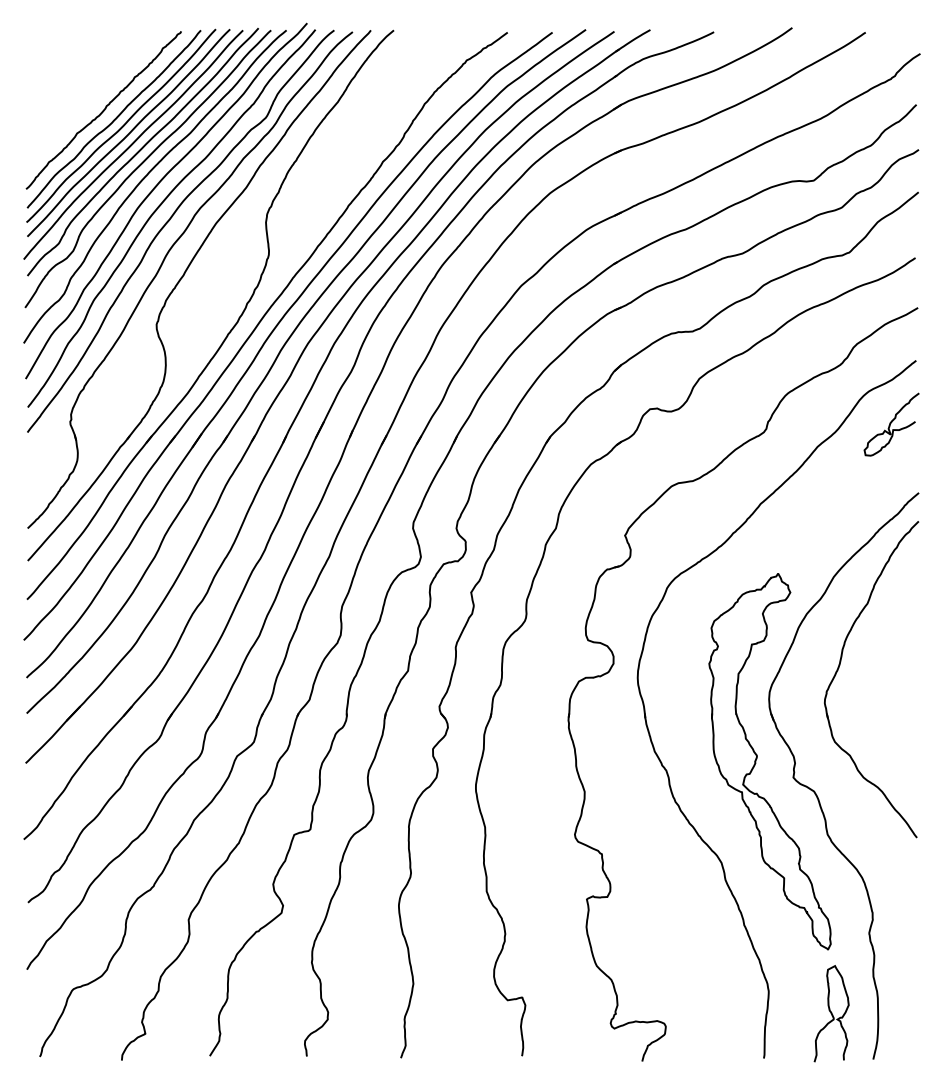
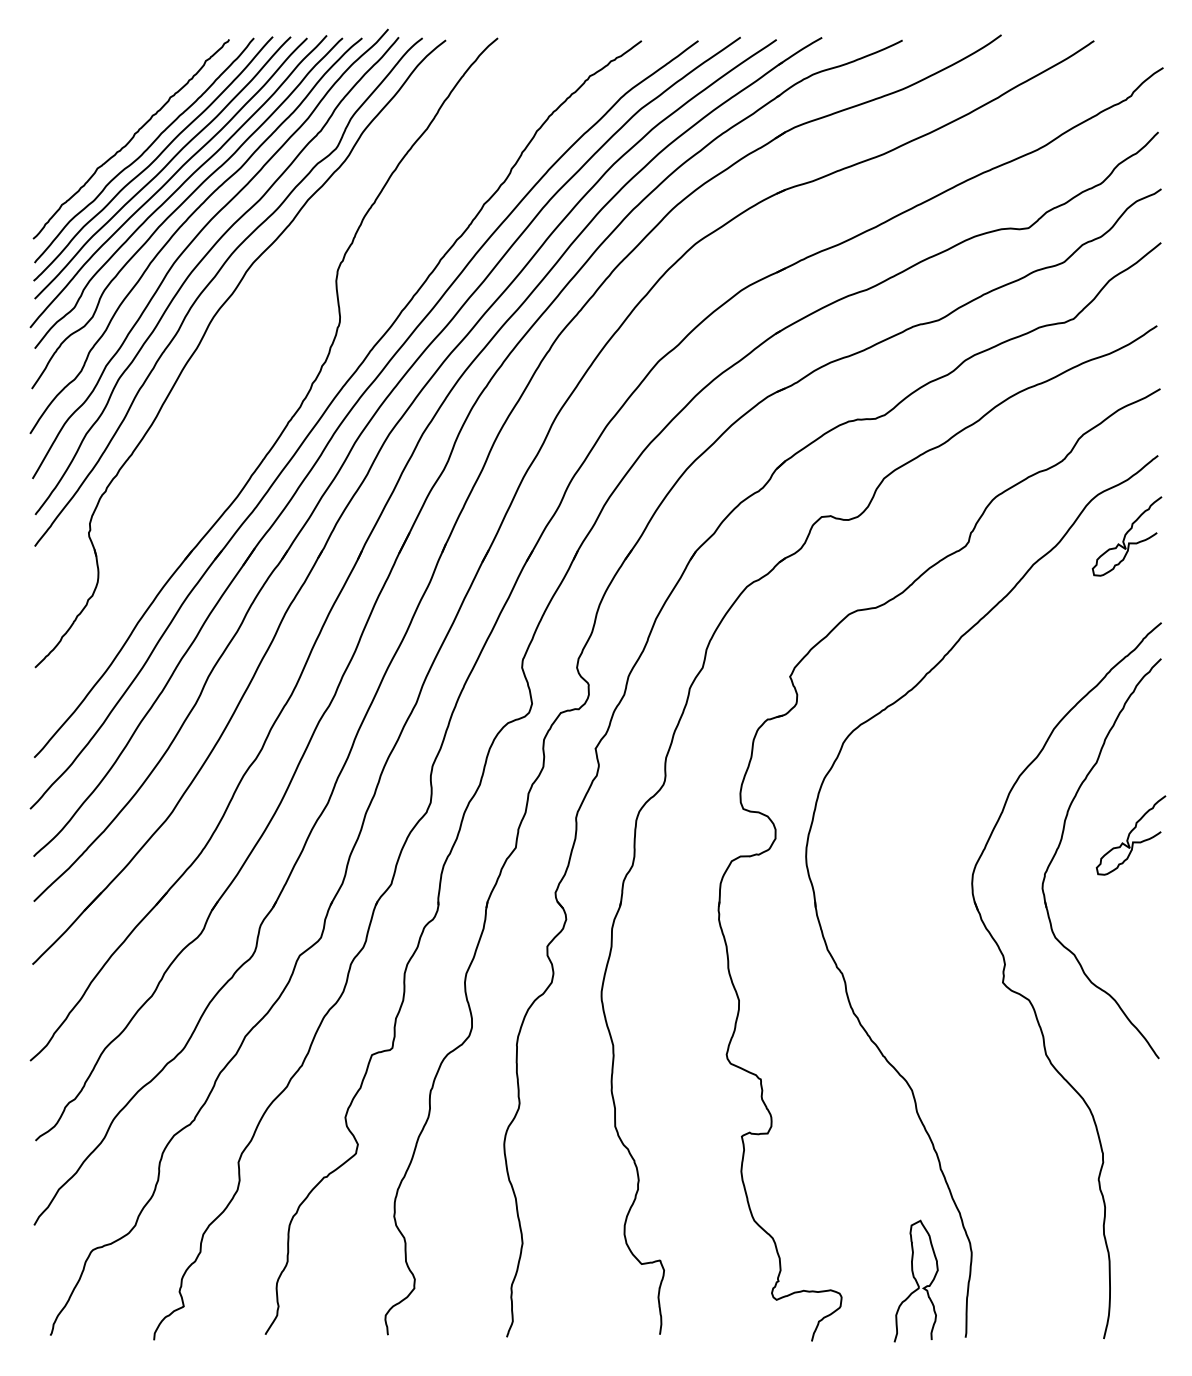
part: (179, 283) -> (226, 357), removed
curve: (894, 660) -> (1130, 834), added
part: (757, 758) -> (957, 958), removed
curve: (831, 1013) -> (915, 1280), moved

